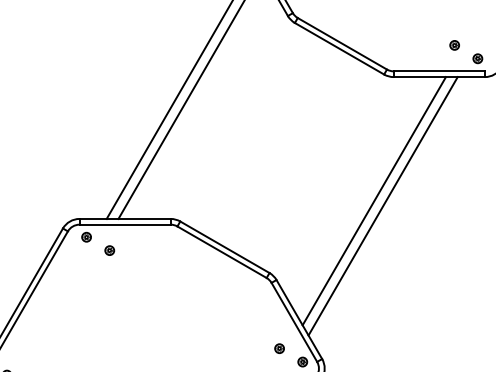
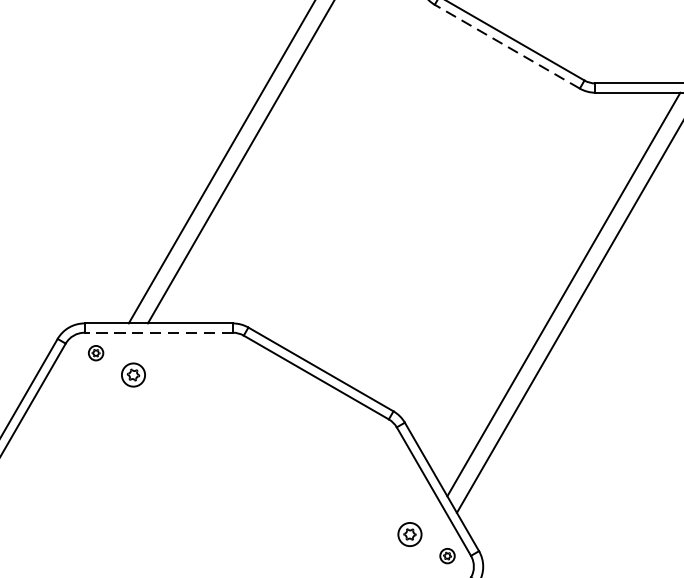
line: (339, 48) -> (507, 46), solid -> dashed
line: (125, 224) -> (159, 332), solid -> dashed
part: (109, 250) -> (133, 374), size x1.6
part: (279, 348) -> (409, 534), size x1.6

